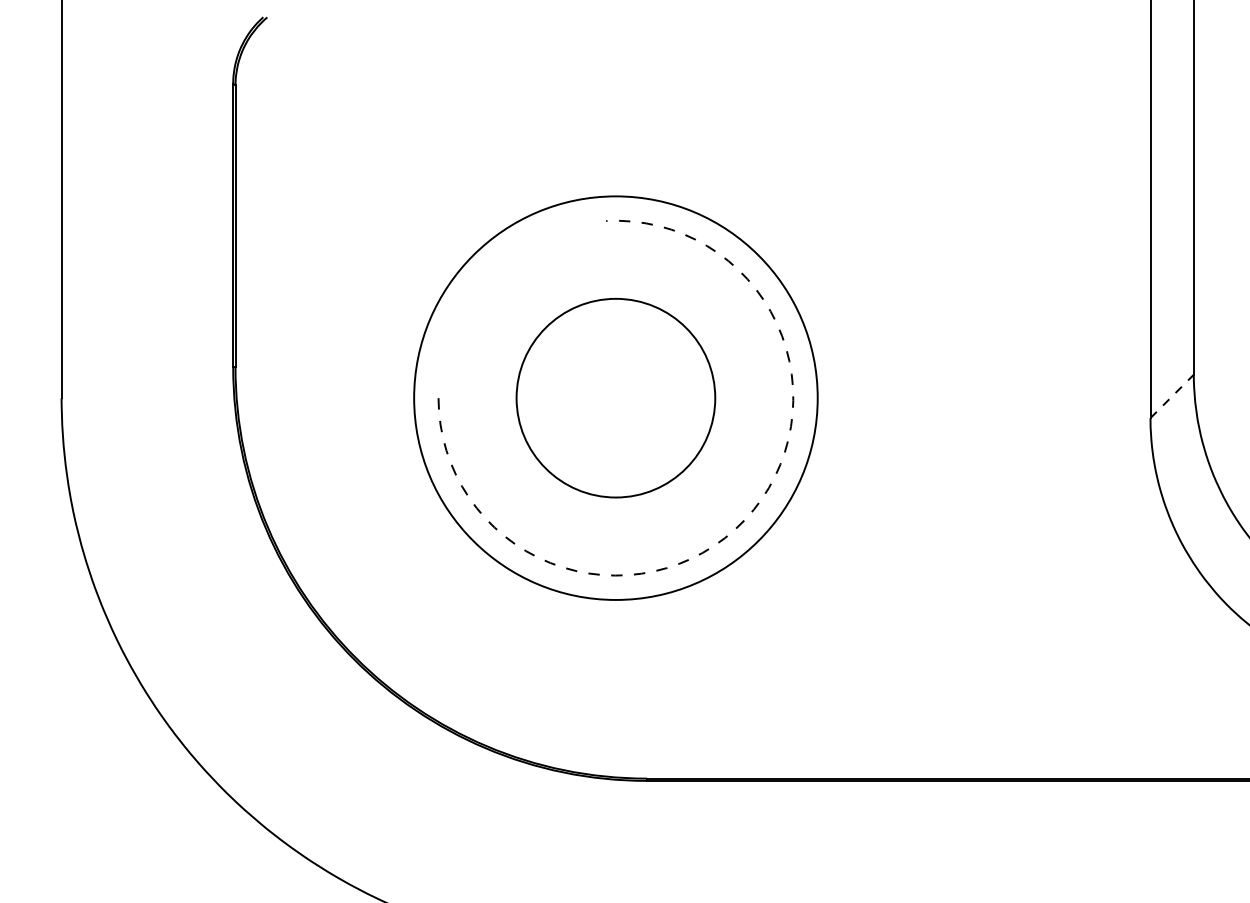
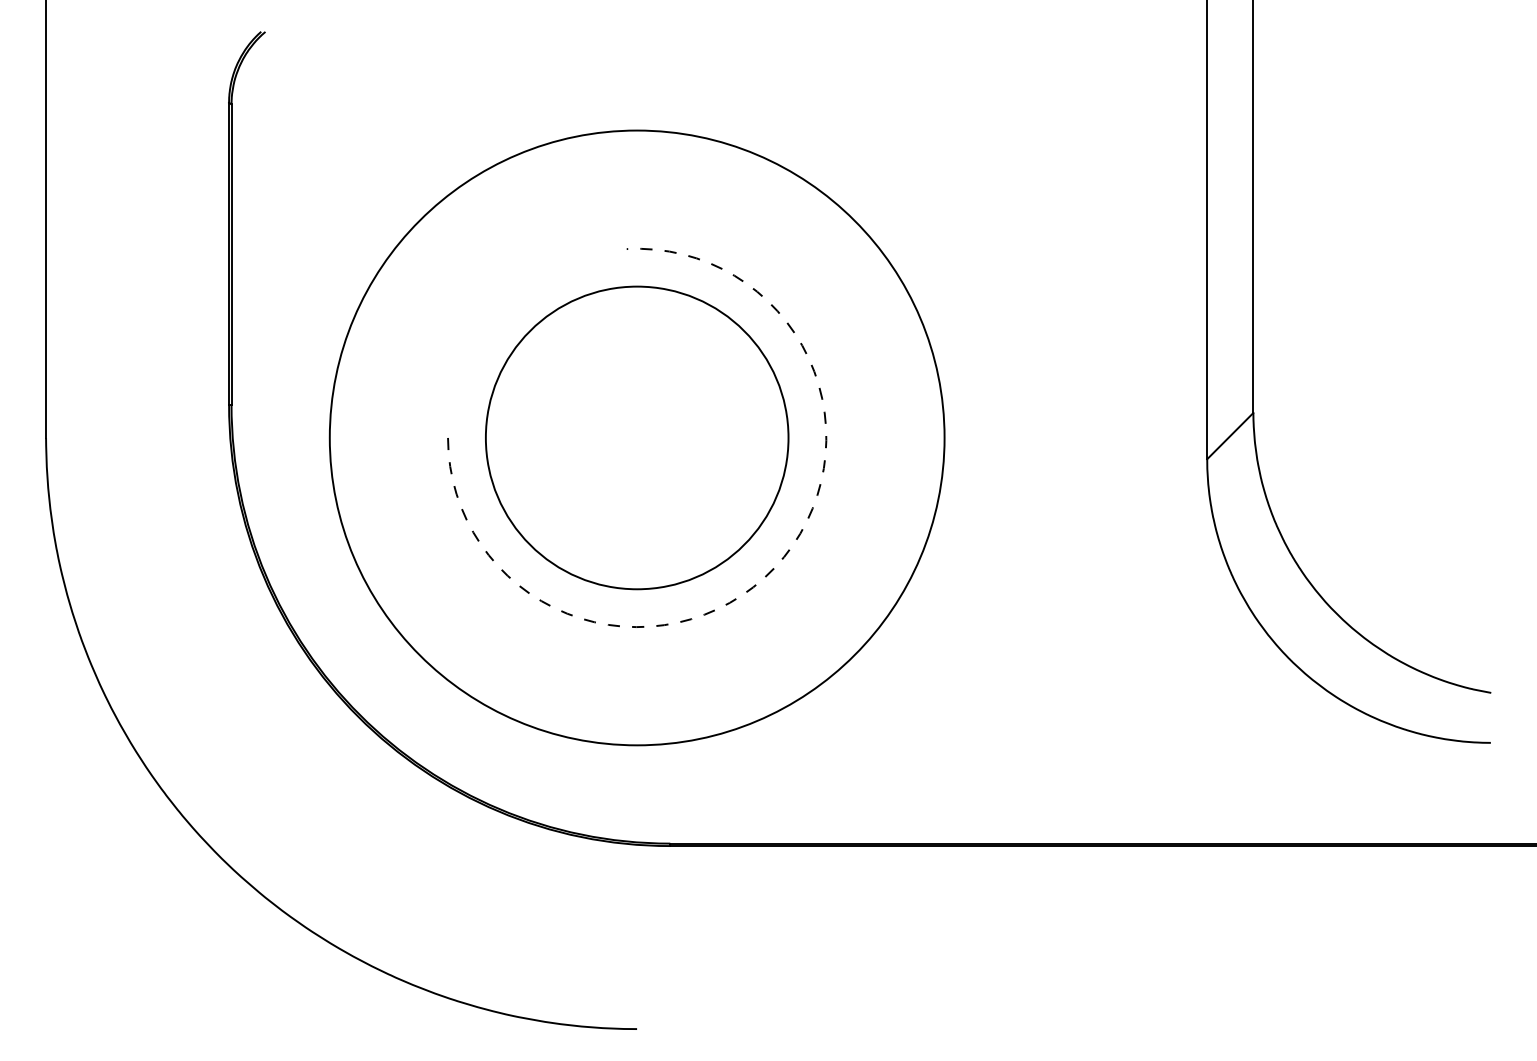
line: (1172, 396) -> (1230, 436), dashed -> solid
circle: (615, 397) -> (636, 437), size x1.43
circle: (615, 397) -> (636, 437), size x1.43

